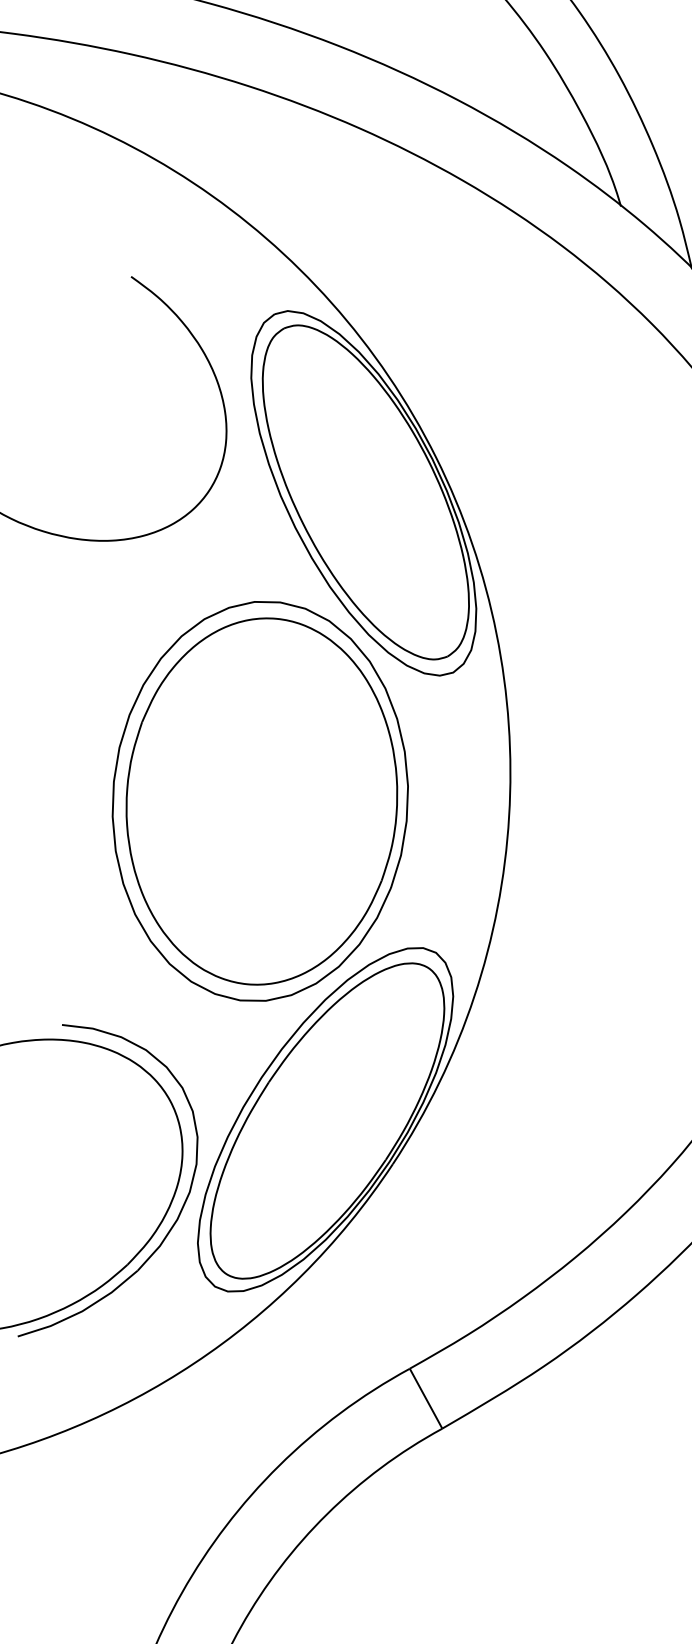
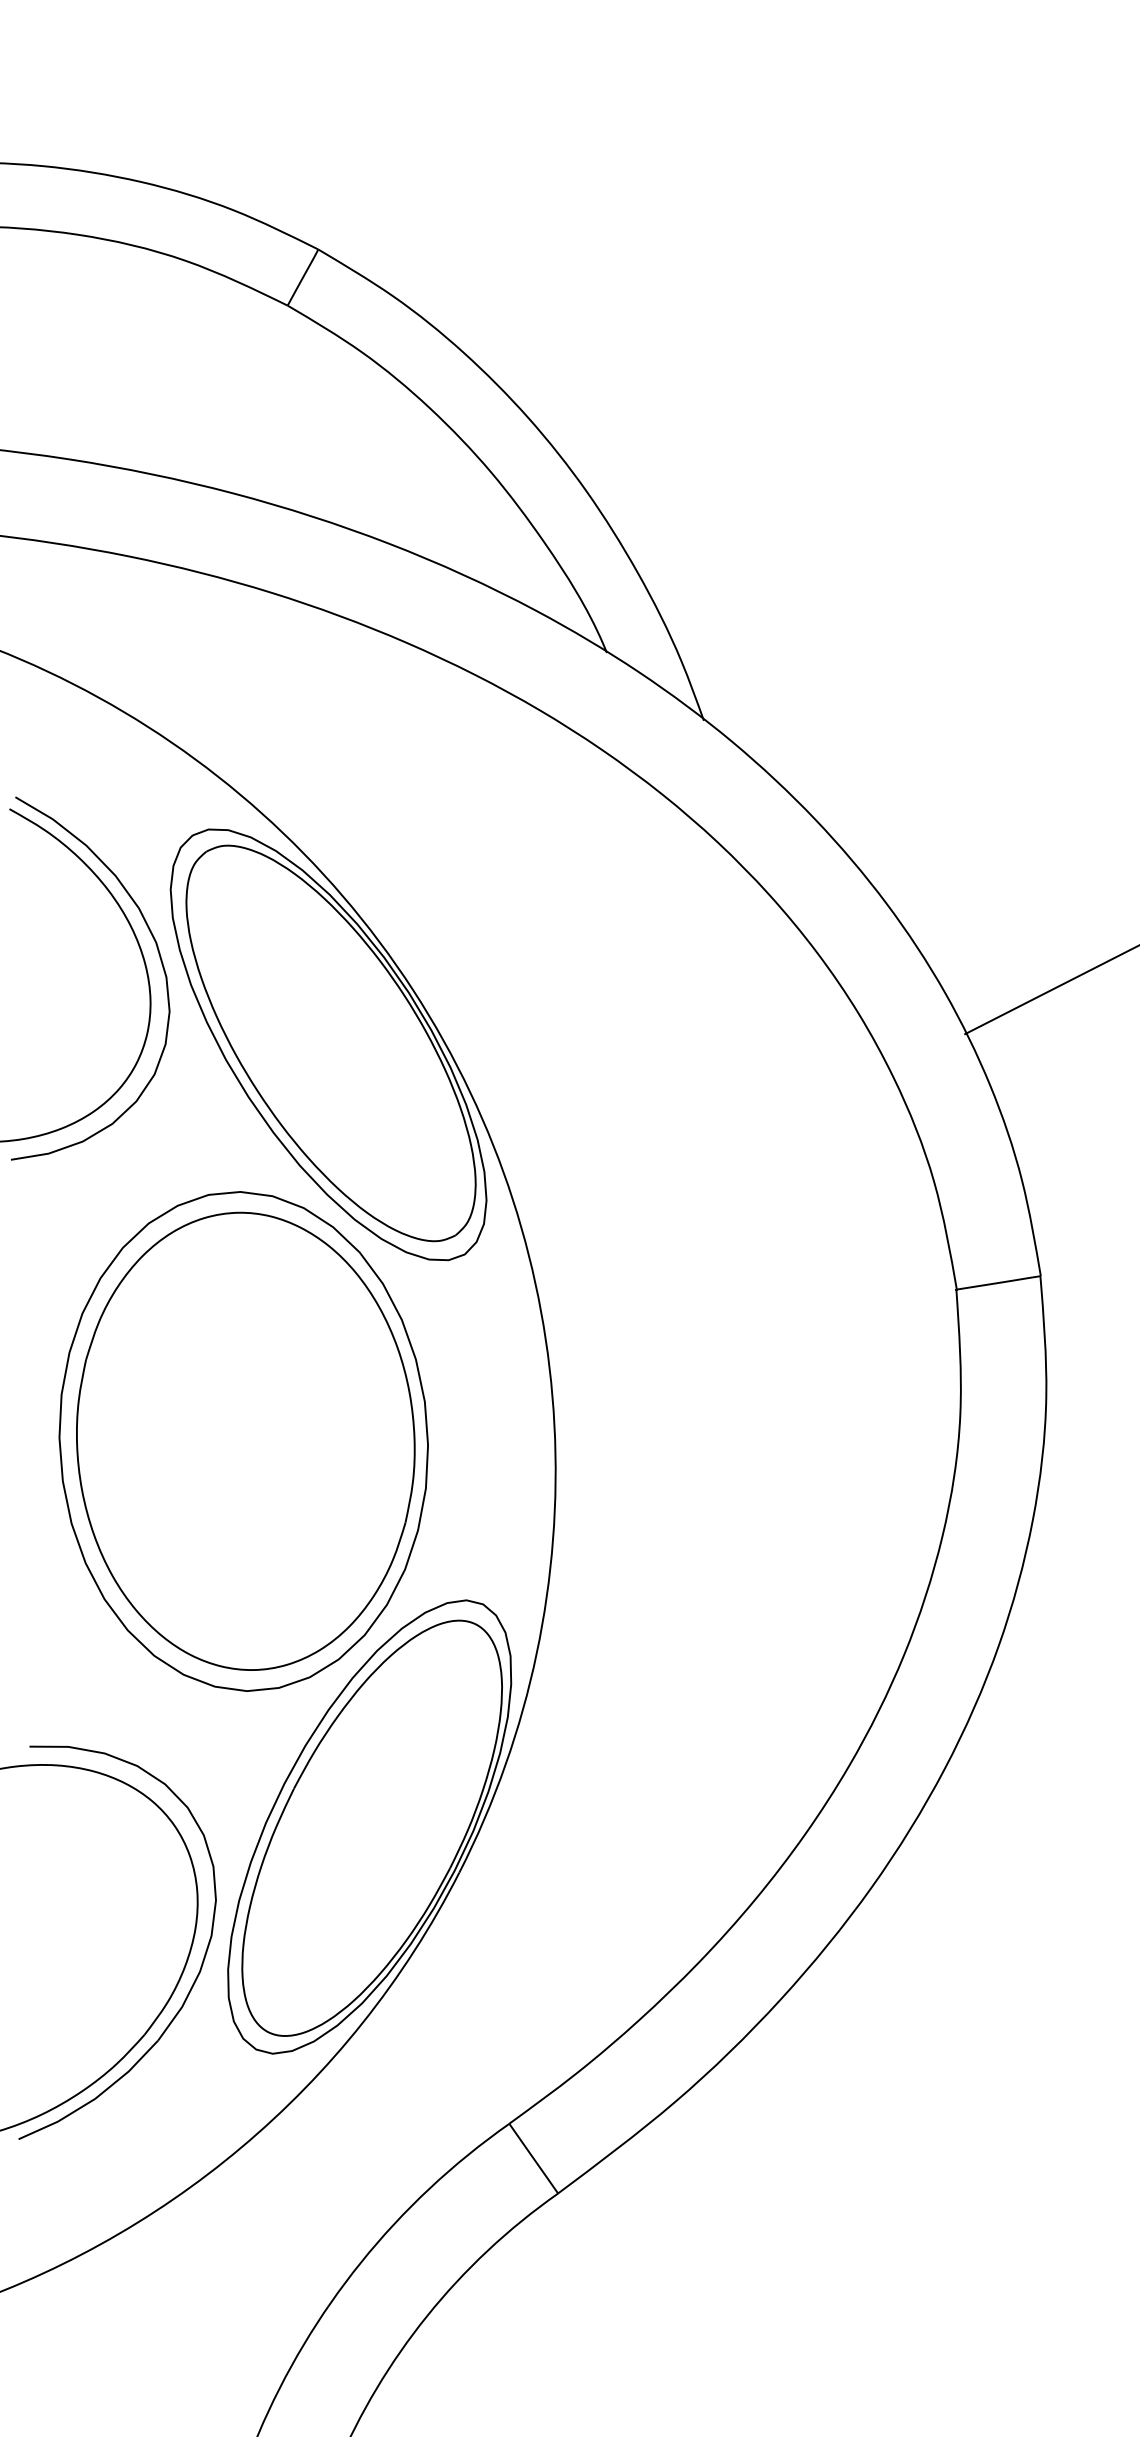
curve: (237, 411) -> (160, 961), added

